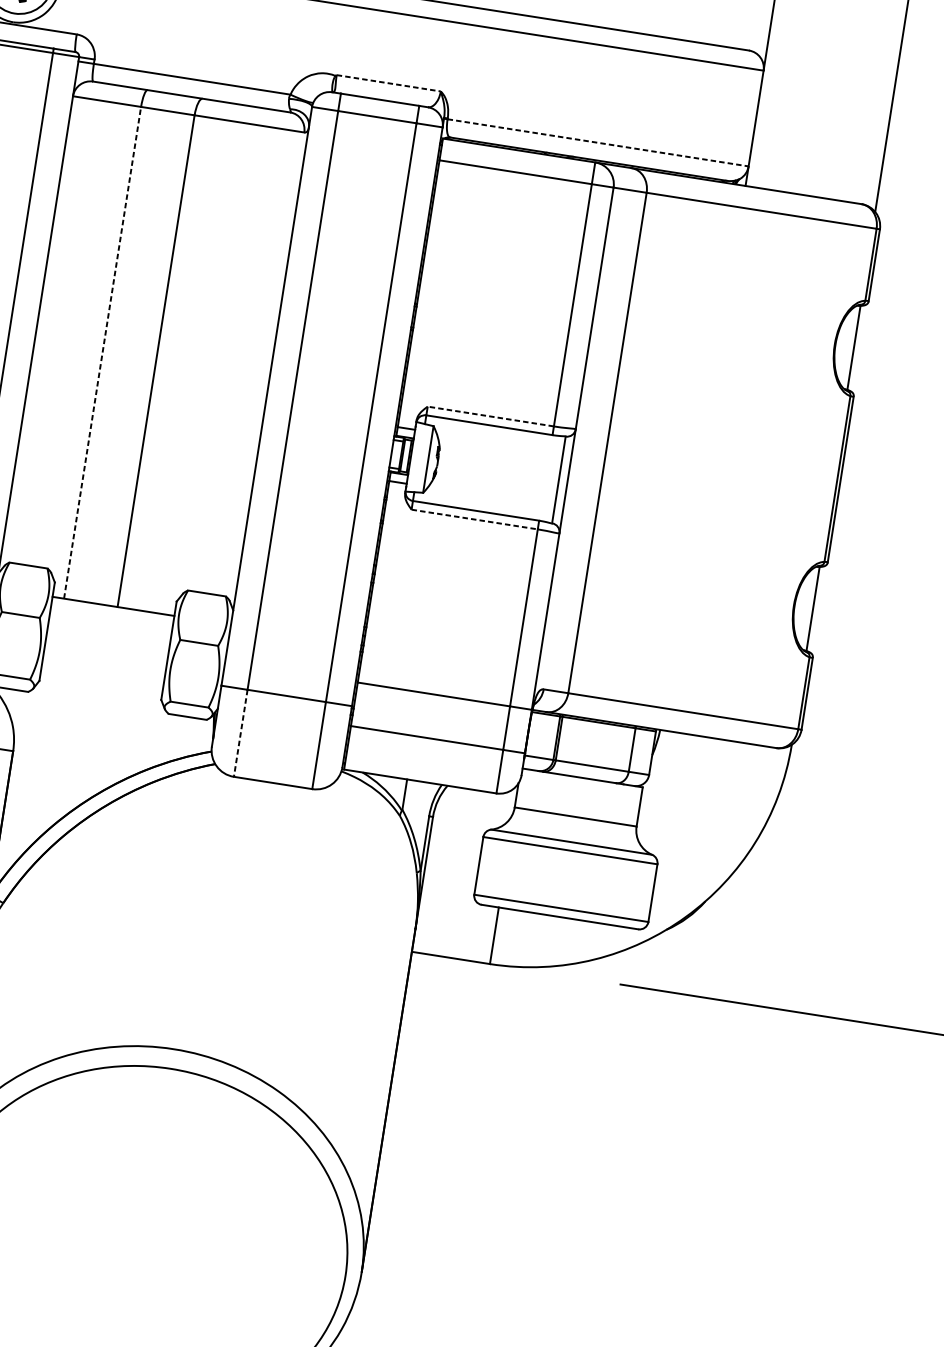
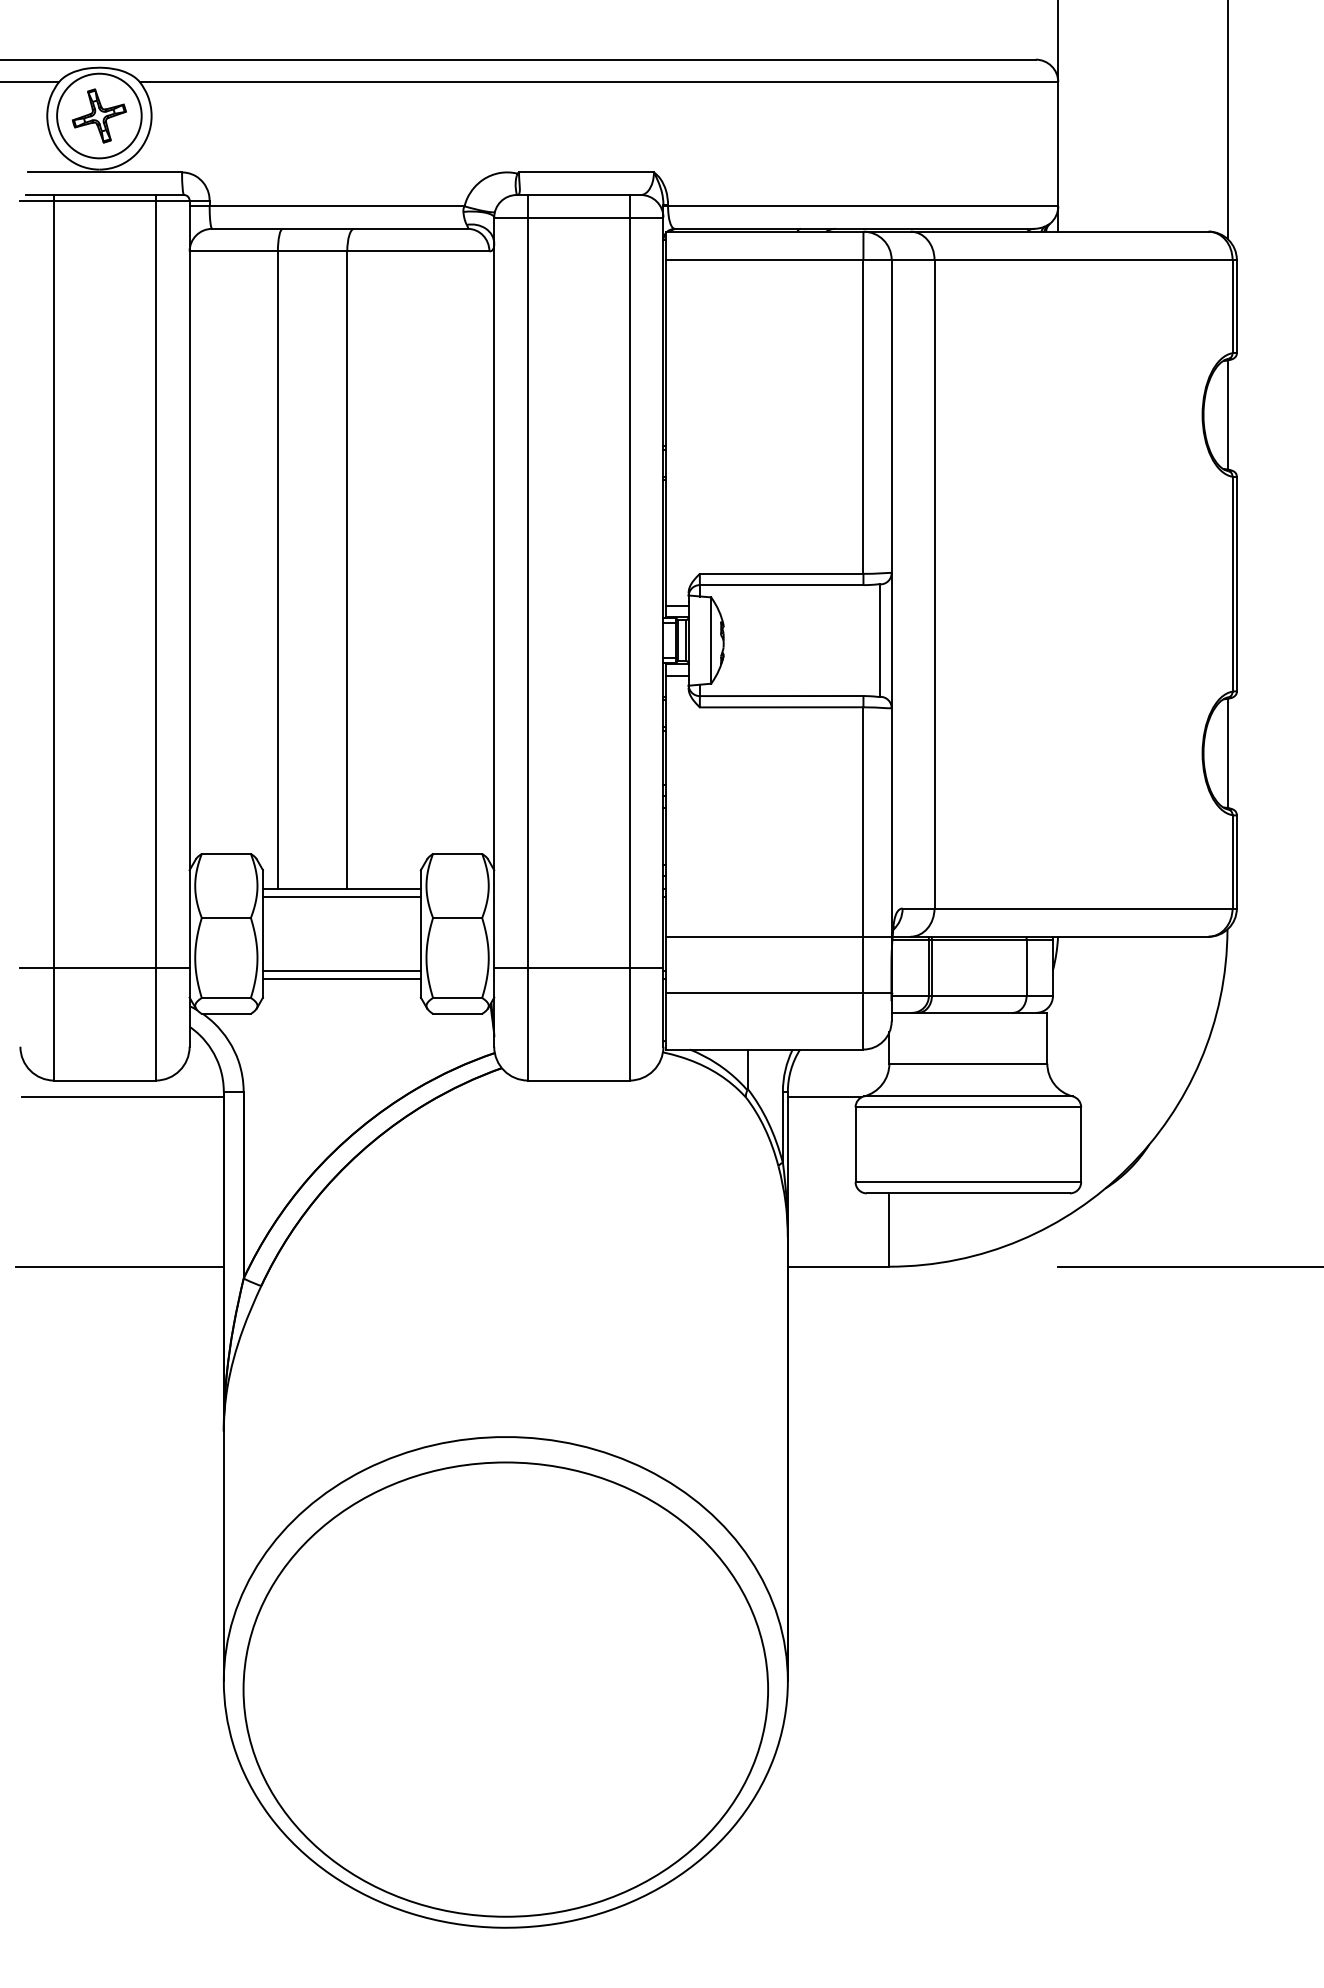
line: (389, 83) -> (587, 172), dashed -> solid
line: (598, 143) -> (863, 206), dashed -> solid
line: (102, 353) -> (277, 570), dashed -> solid
line: (490, 416) -> (781, 573), dashed -> solid
line: (474, 519) -> (781, 707), dashed -> solid
line: (112, 613) -> (341, 897), added
line: (103, 669) -> (341, 970), added
line: (102, 676) -> (341, 979), added
line: (241, 733) -> (528, 1024), dashed -> solid
line: (460, 825) -> (824, 1097), added

